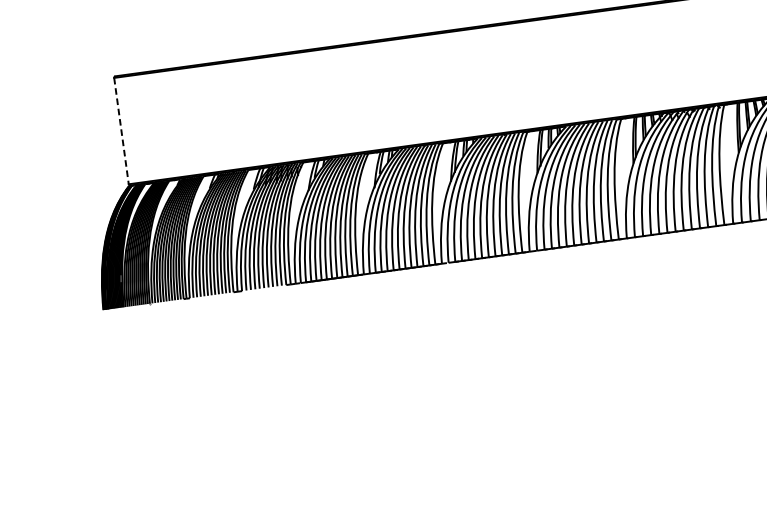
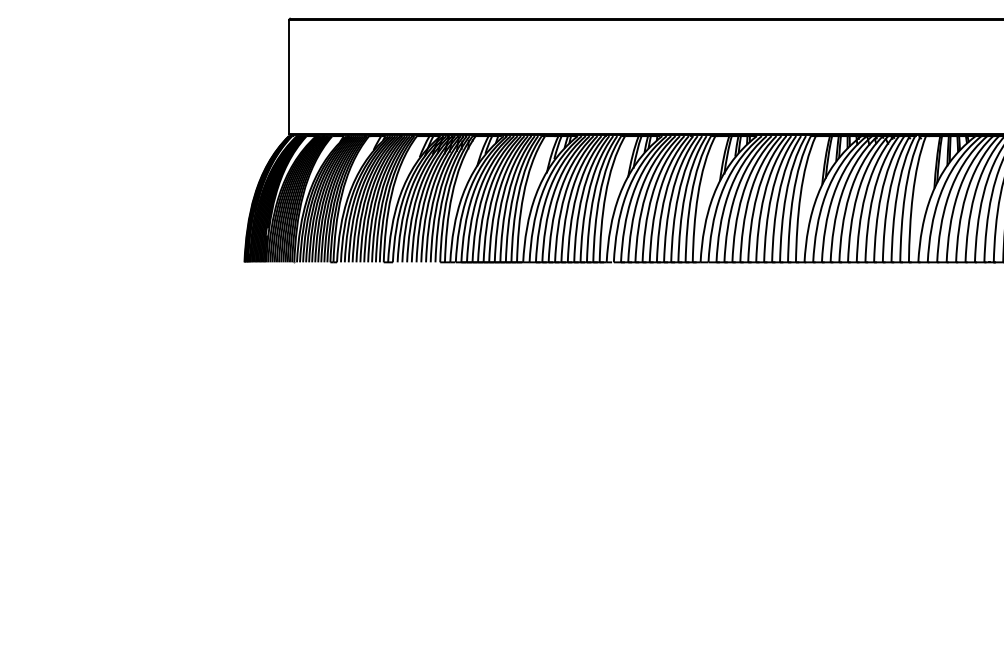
line: (121, 130) -> (289, 76), dashed -> solid

